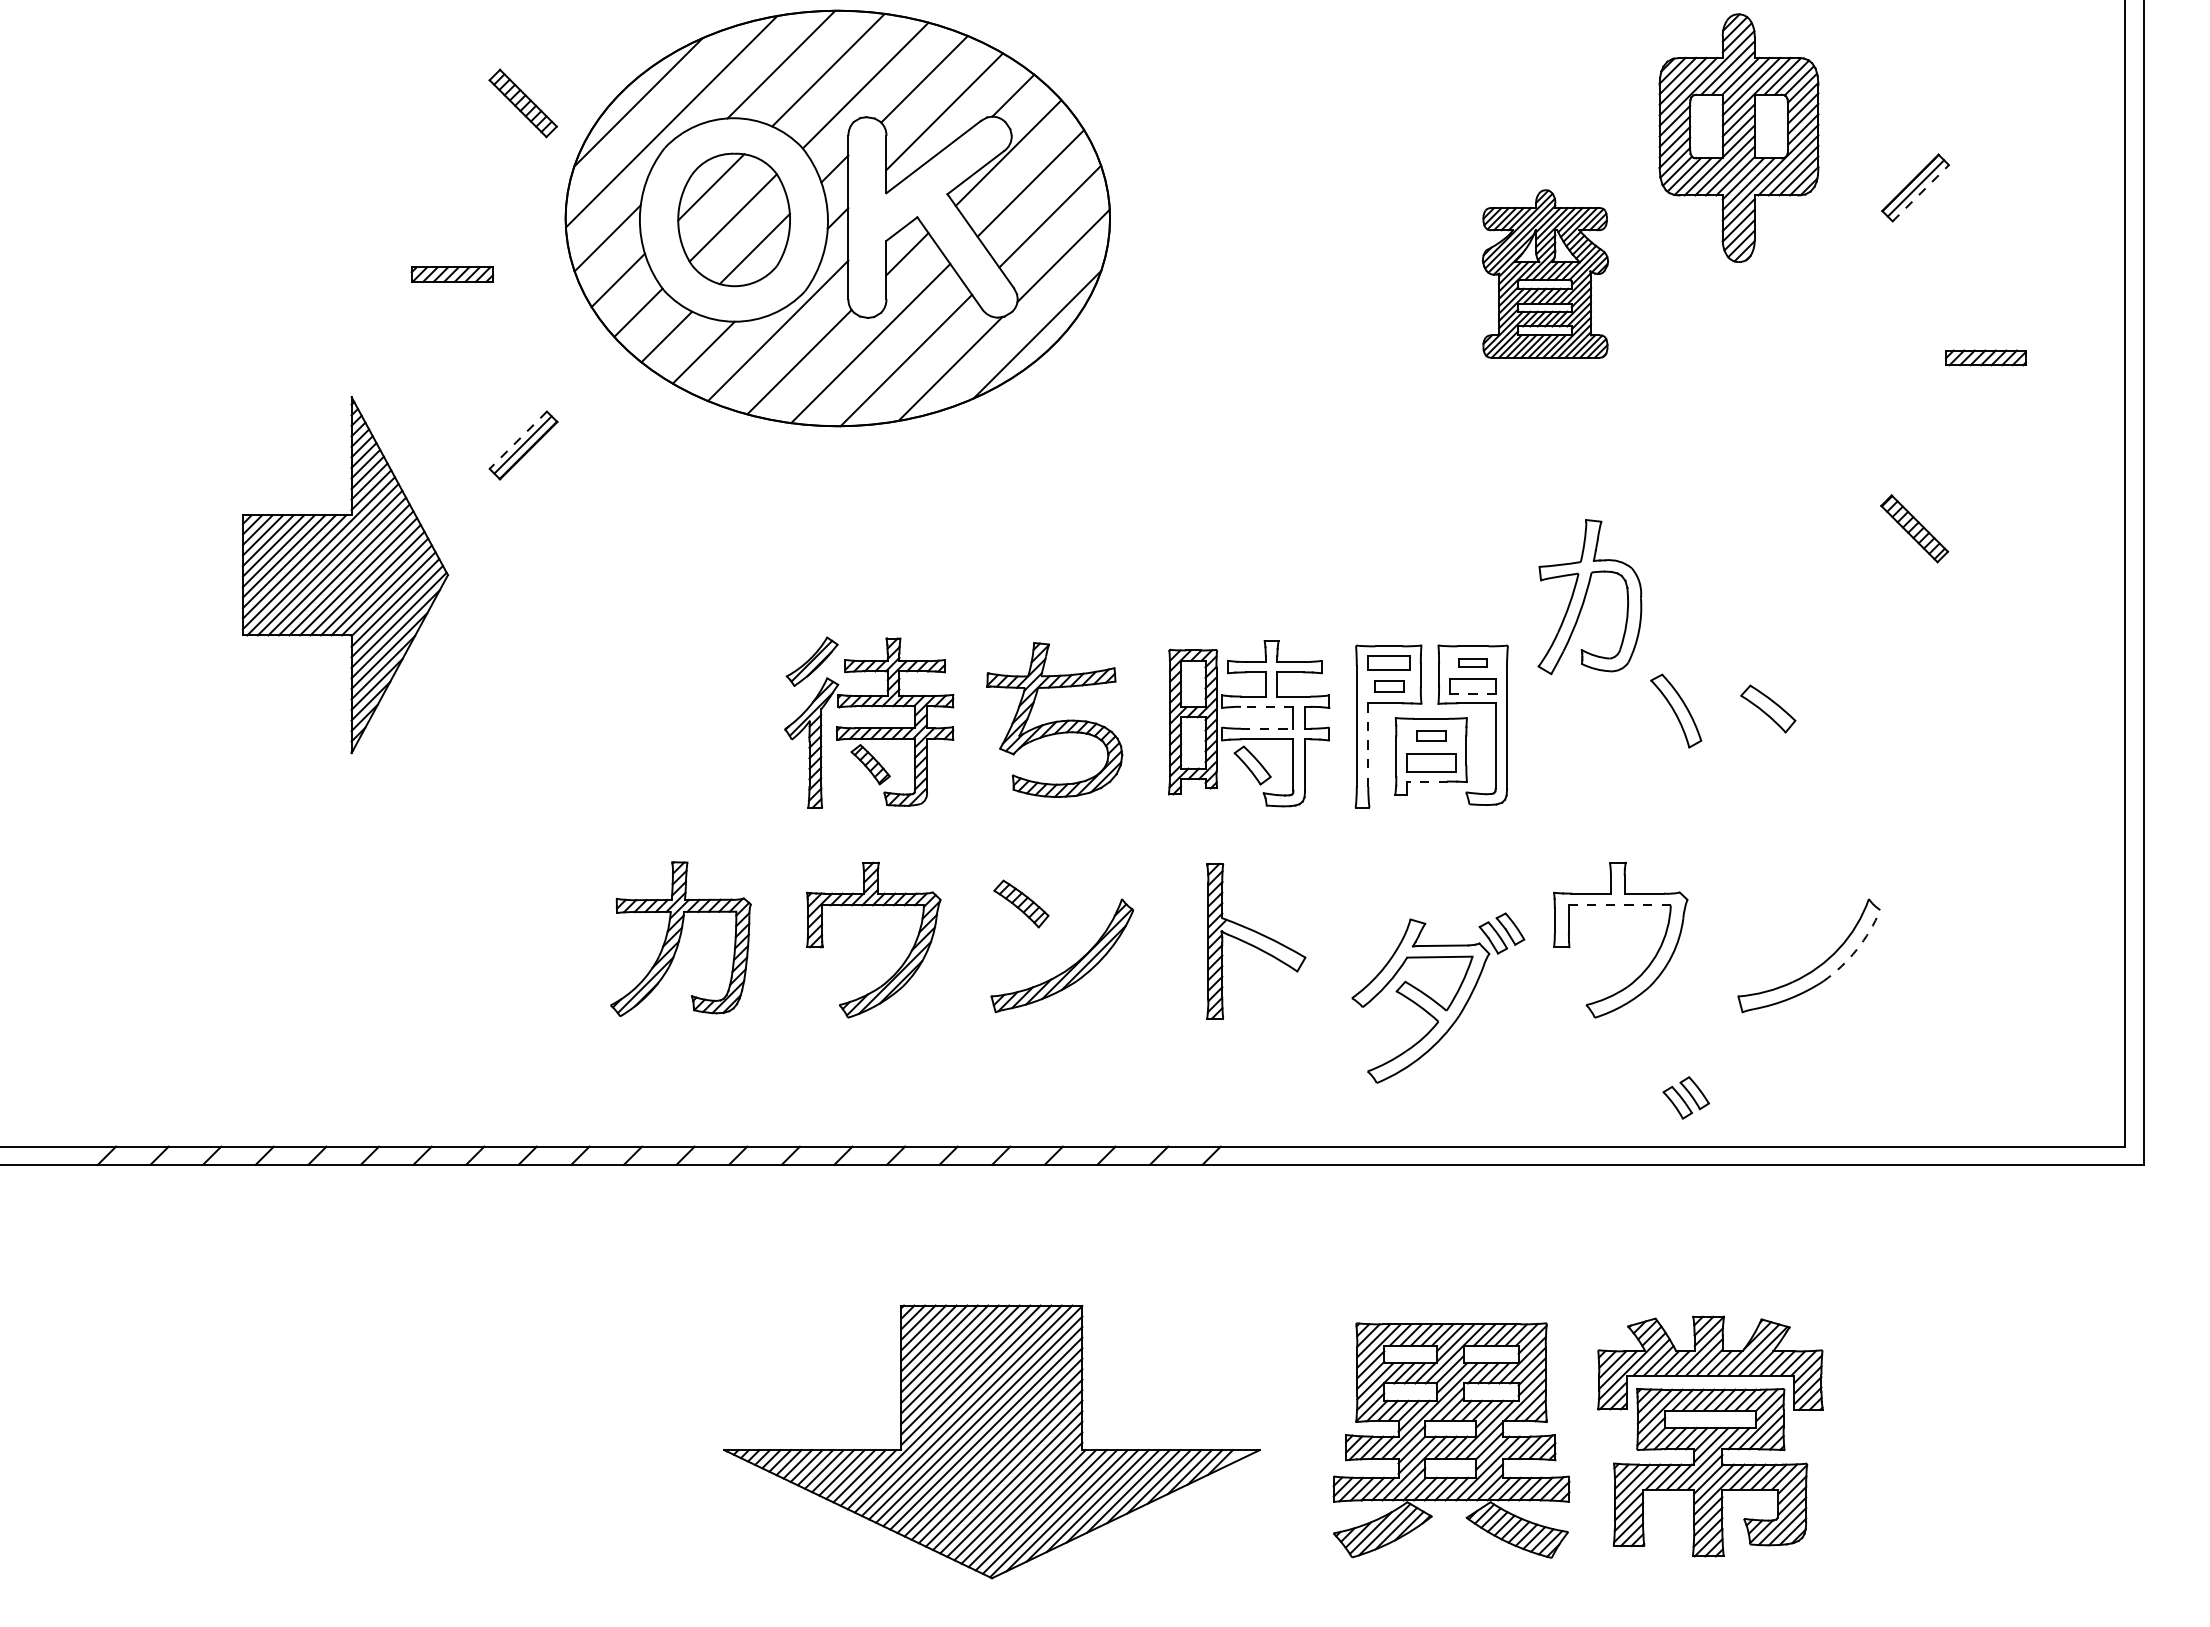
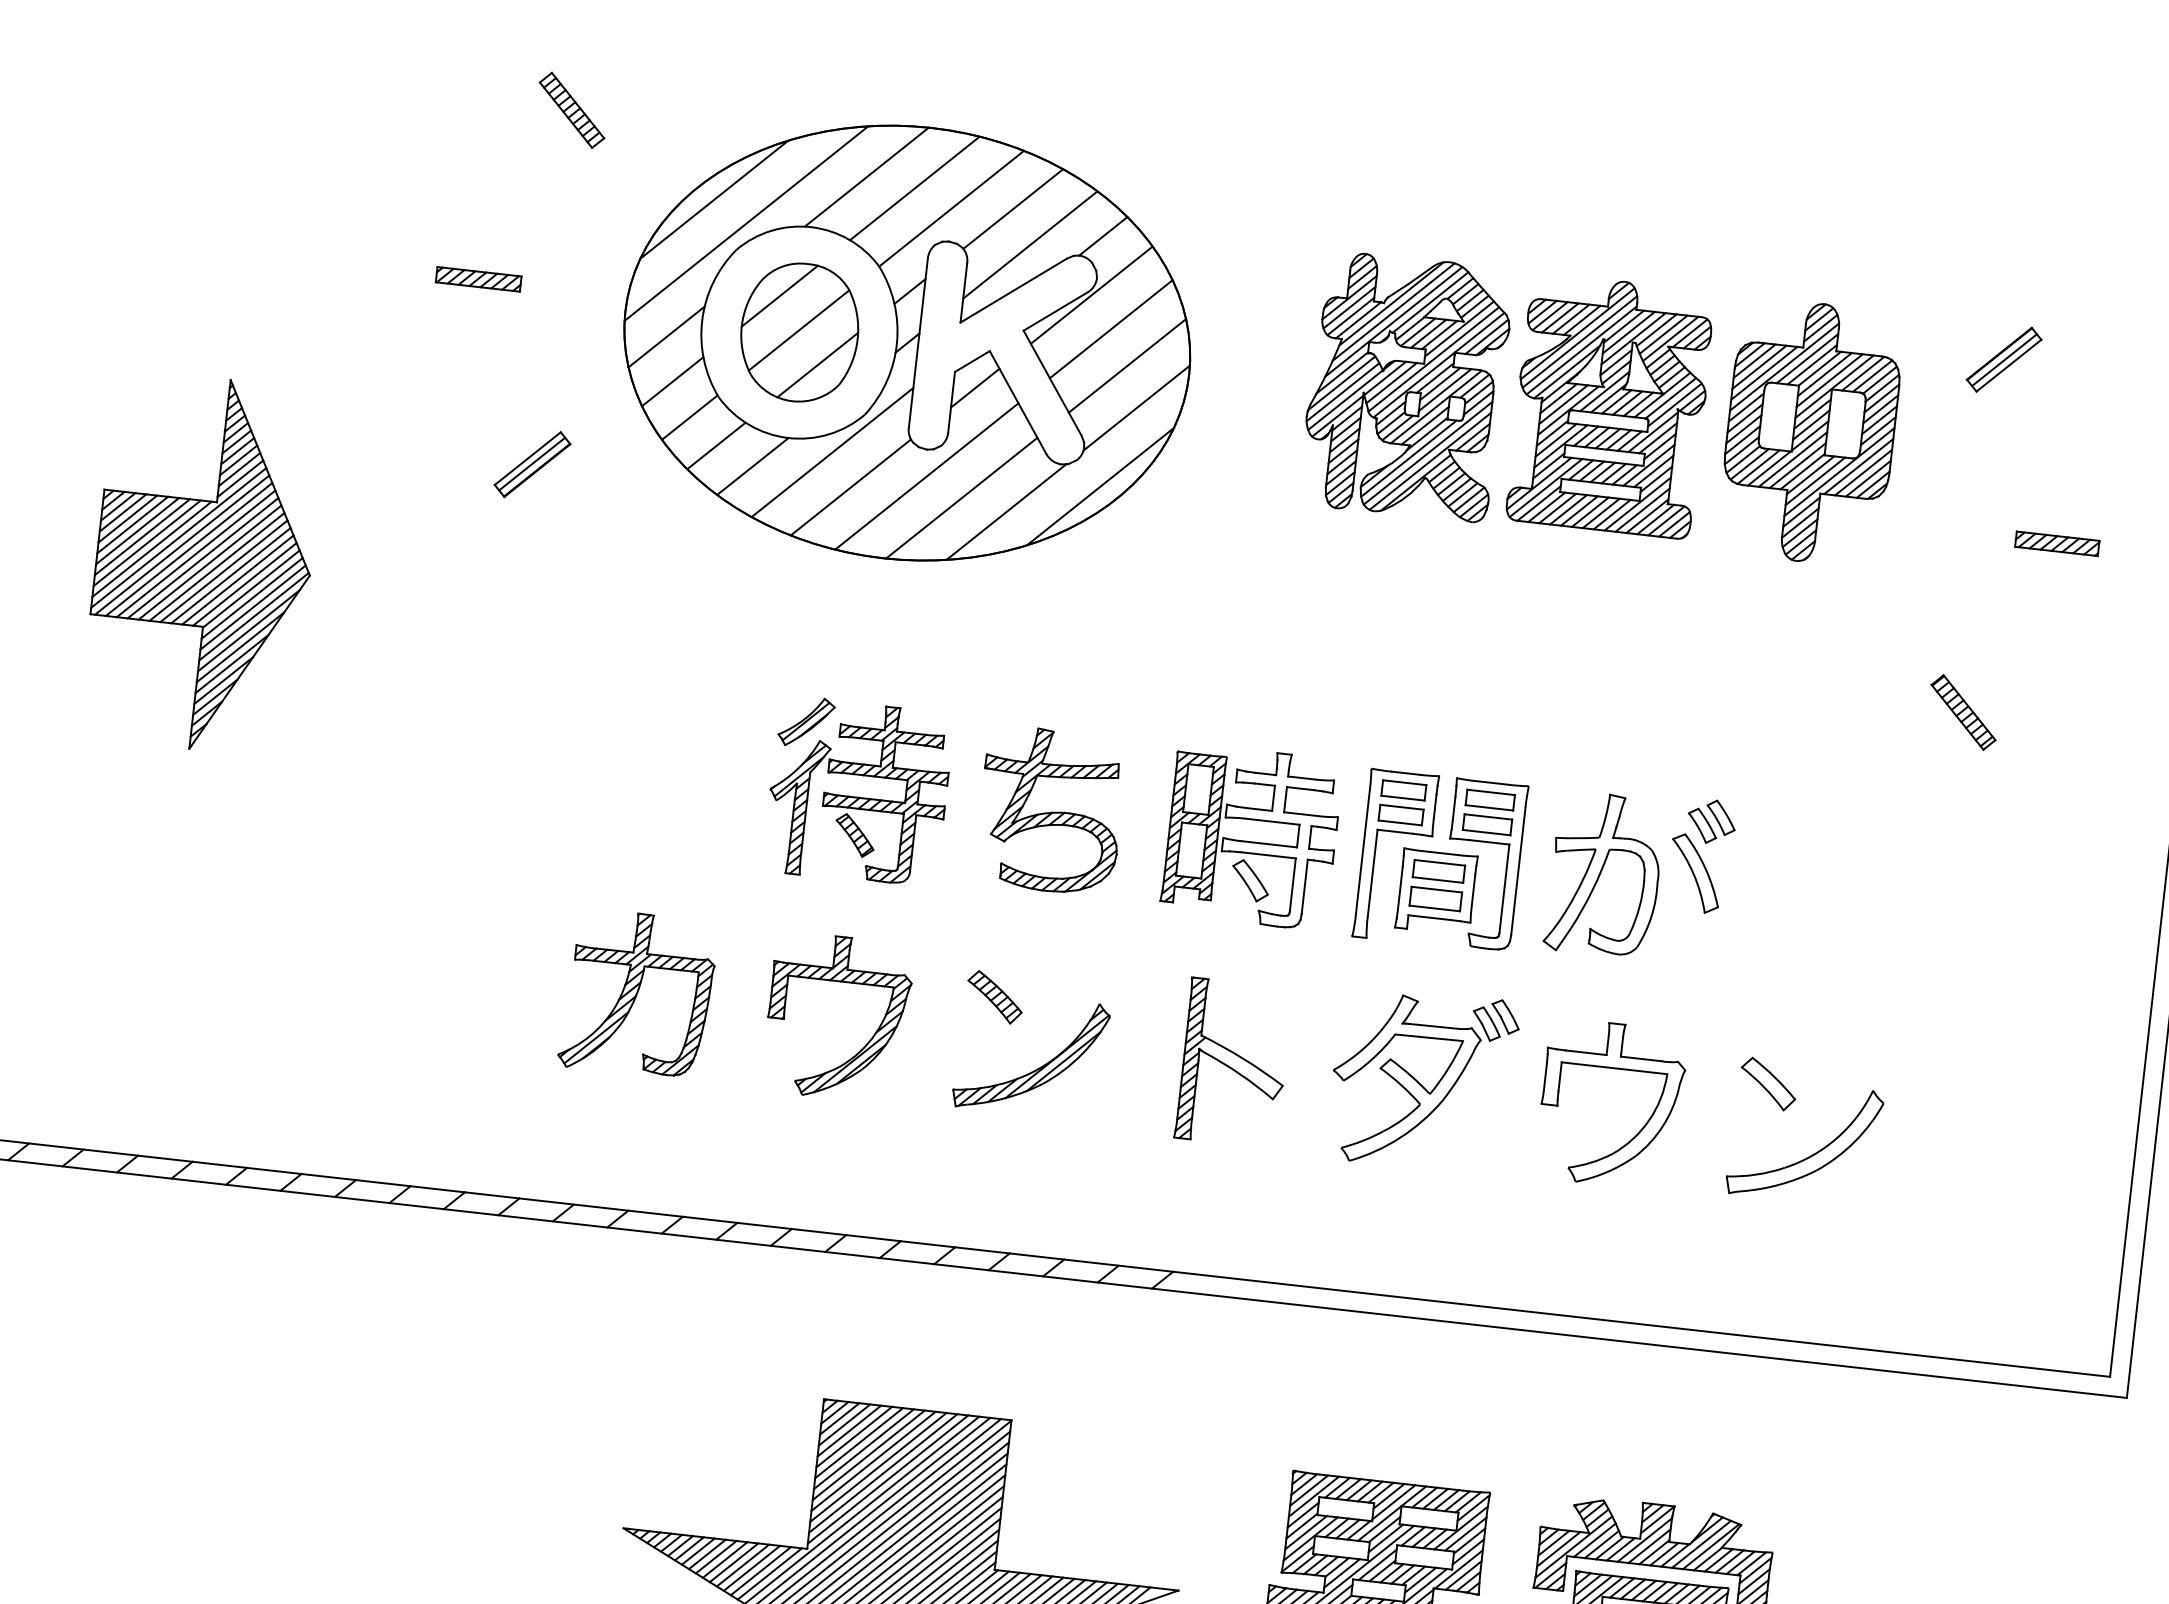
part: (1738, 137) -> (1810, 431), moved
line: (1920, 193) -> (2008, 365), dashed -> solid
part: (837, 218) -> (906, 343), moved
part: (1545, 273) -> (1610, 405), size x1.43
part: (1348, 277) -> (1406, 386), added
line: (518, 440) -> (527, 458), dashed -> solid
part: (345, 575) -> (203, 564), moved
part: (1589, 597) -> (1604, 875), moved
part: (1472, 662) -> (1490, 799), size x1.67
part: (1388, 686) -> (1400, 814), size x1.43
line: (1472, 694) -> (1486, 832), dashed -> solid
line: (1266, 706) -> (1271, 821), dashed -> solid
part: (1768, 708) -> (1768, 1083), moved
line: (1267, 728) -> (1270, 844), dashed -> solid
part: (1431, 736) -> (1439, 871), size x1.67
line: (1368, 745) -> (1372, 873), dashed -> solid
line: (1426, 781) -> (1428, 917), dashed -> solid
line: (1619, 905) -> (1614, 1068), dashed -> solid
arc: (1856, 949) -> (1854, 1141), dashed -> solid
part: (1438, 997) -> (1423, 1079), moved
part: (1685, 1097) -> (1711, 821), moved

